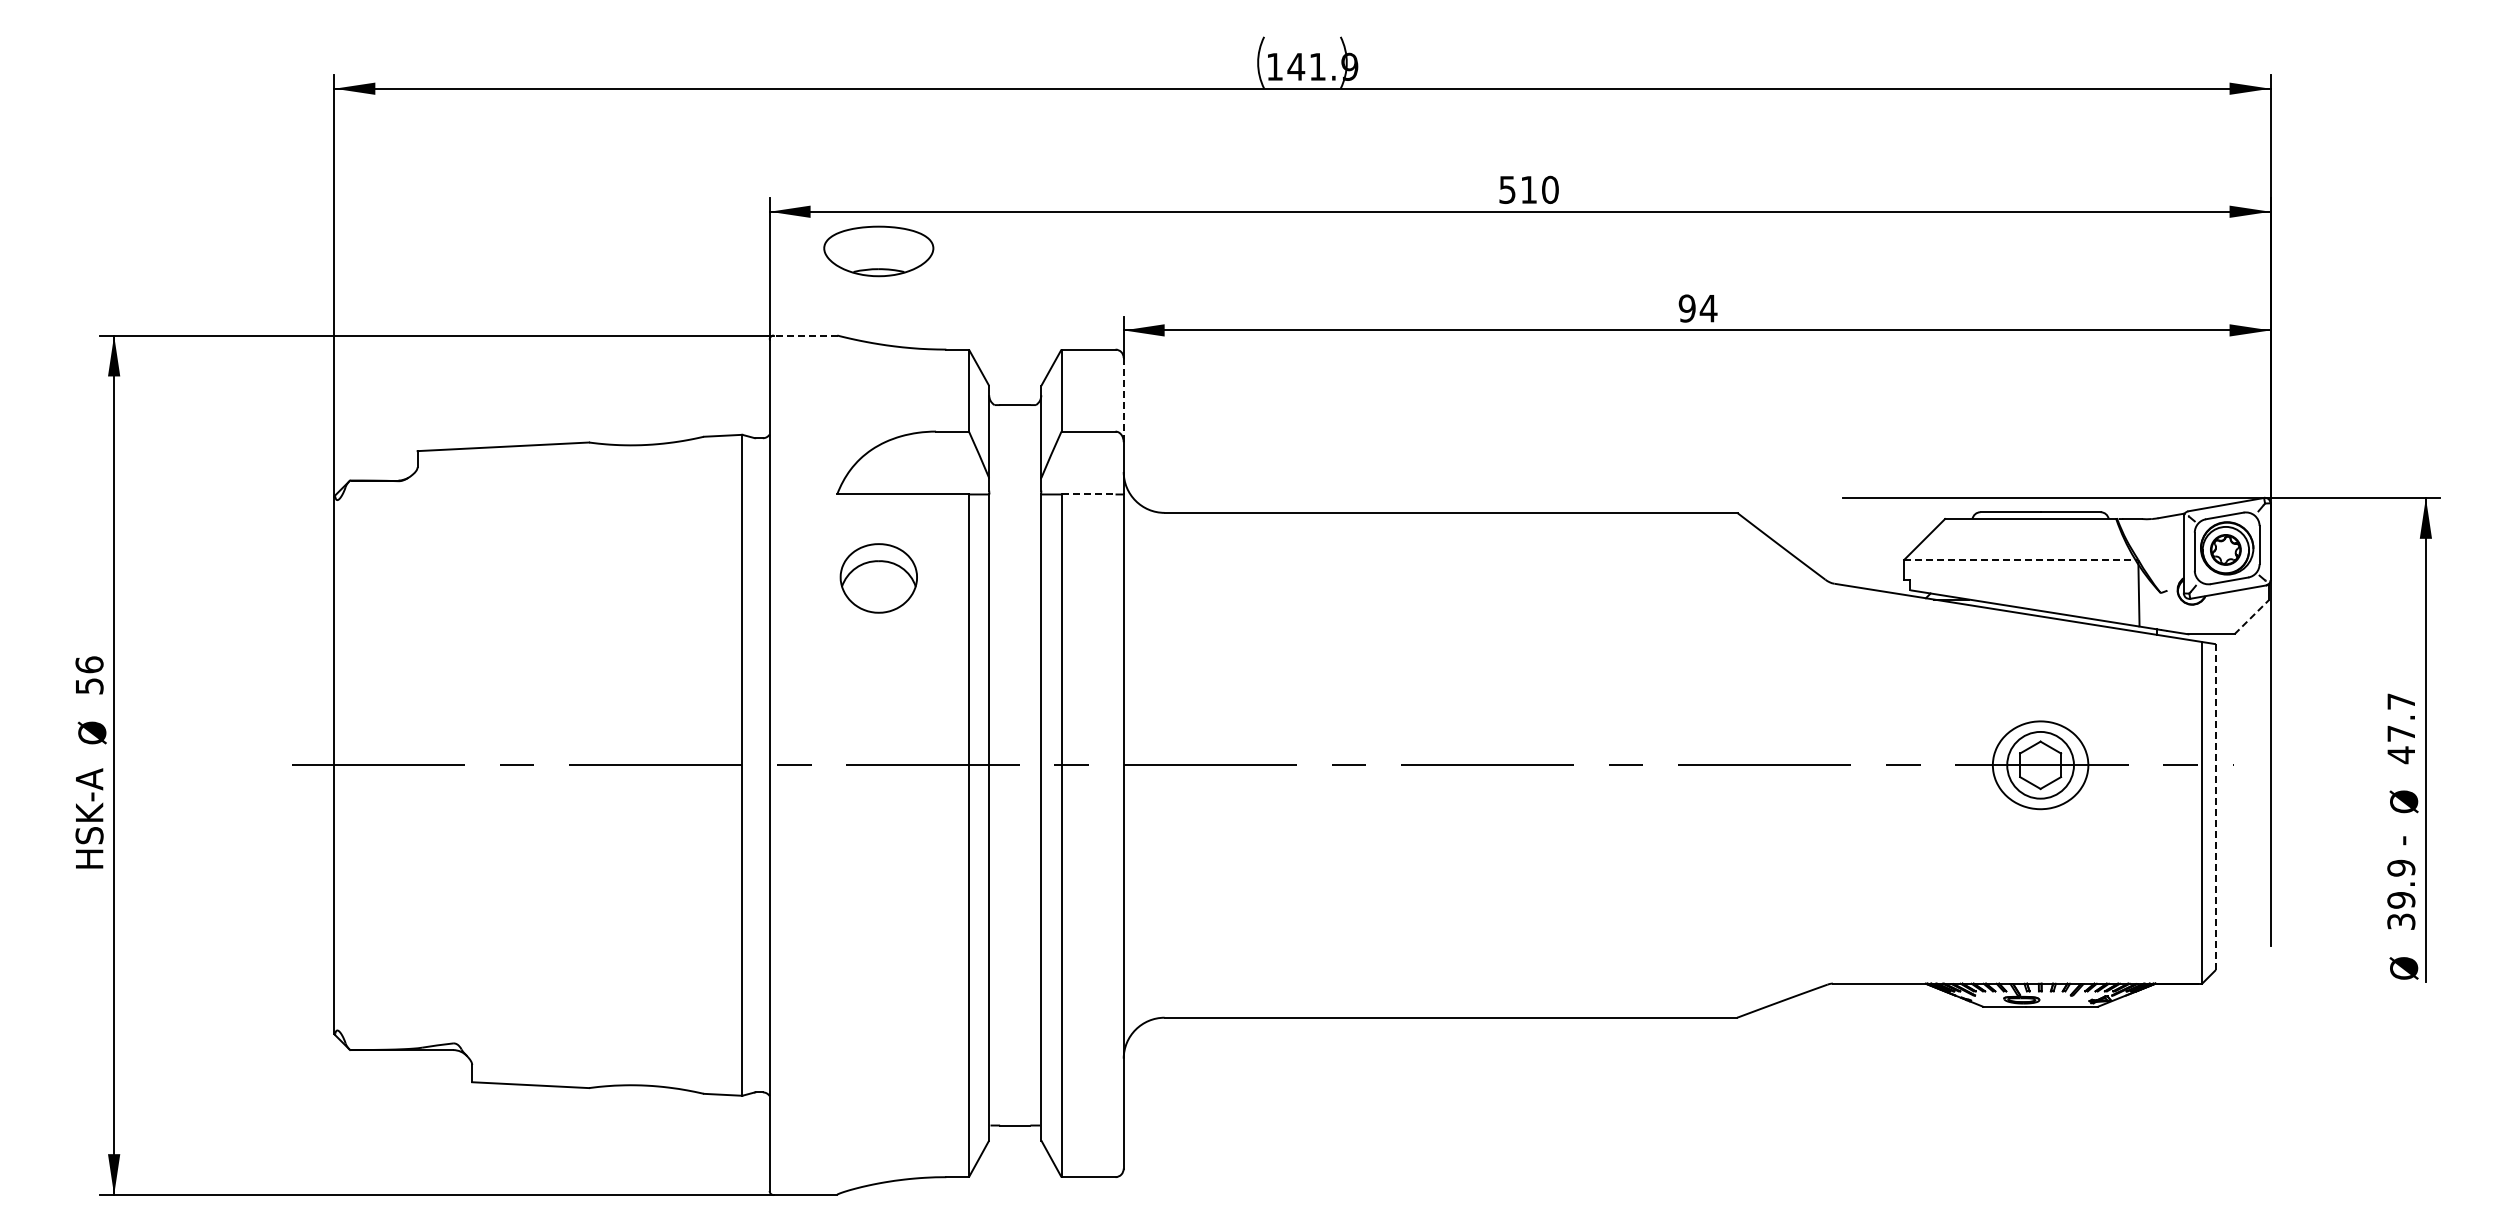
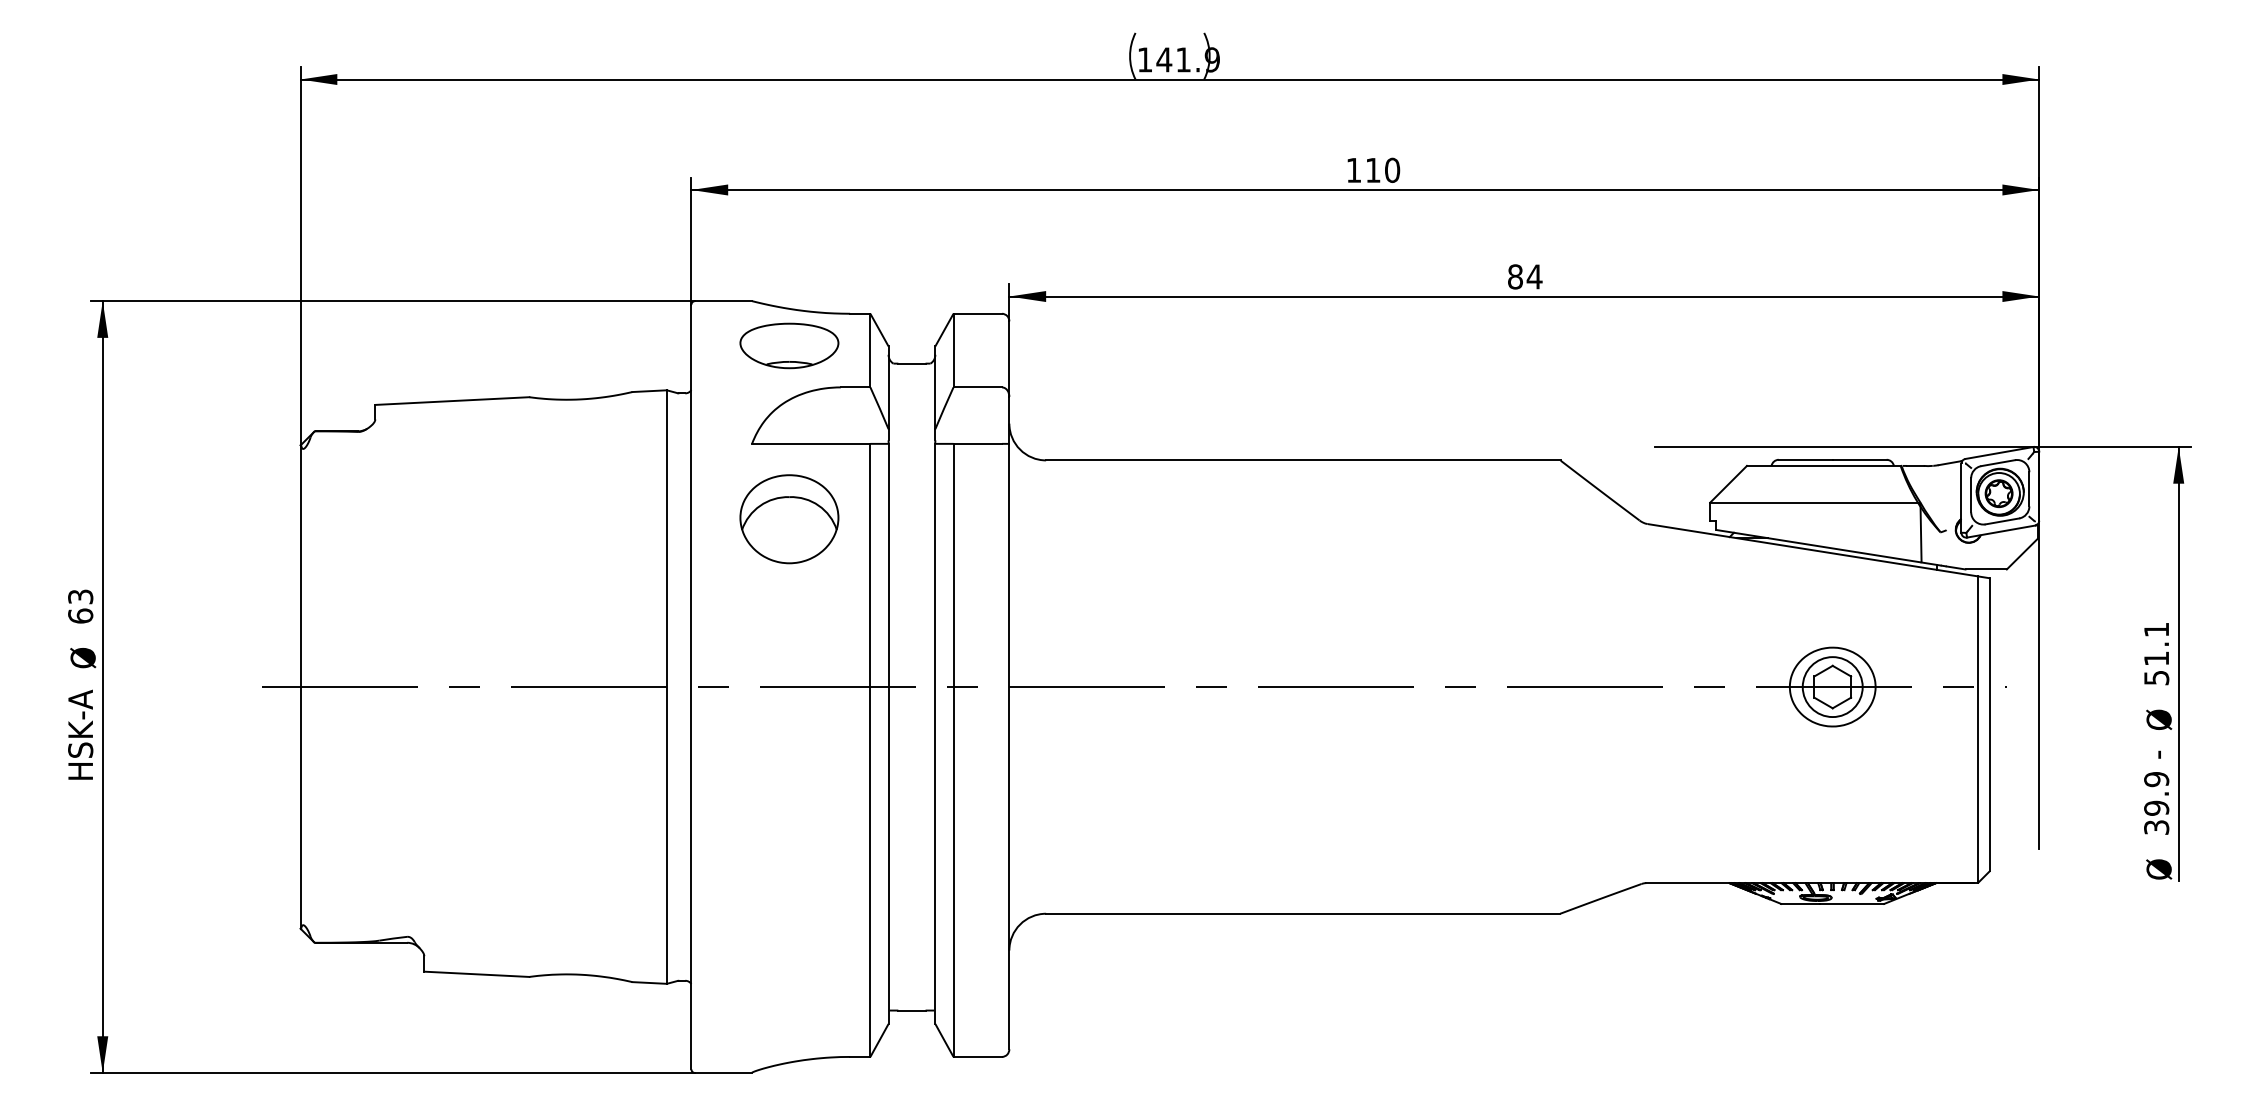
text: (1507, 189) -> (1354, 170), 510 -> 110
part: (878, 251) -> (789, 346), moved
text: (1686, 308) -> (1514, 276), 94 -> 84
line: (805, 335) -> (723, 301), dashed -> solid
line: (1123, 399) -> (1009, 358), dashed -> solid
line: (1089, 494) -> (978, 443), dashed -> solid
line: (2021, 559) -> (1815, 502), dashed -> solid
part: (878, 578) -> (789, 519), size x1.43
line: (2252, 616) -> (2023, 553), dashed -> solid
text: (89, 675) -> (80, 606), 56 -> 63
text: (2401, 728) -> (2156, 654), 47.7 -> 51.1
line: (2215, 807) -> (1989, 724), dashed -> solid

